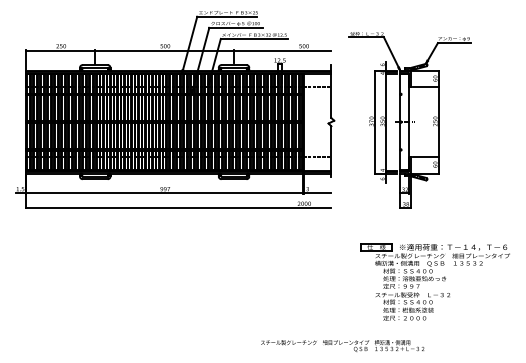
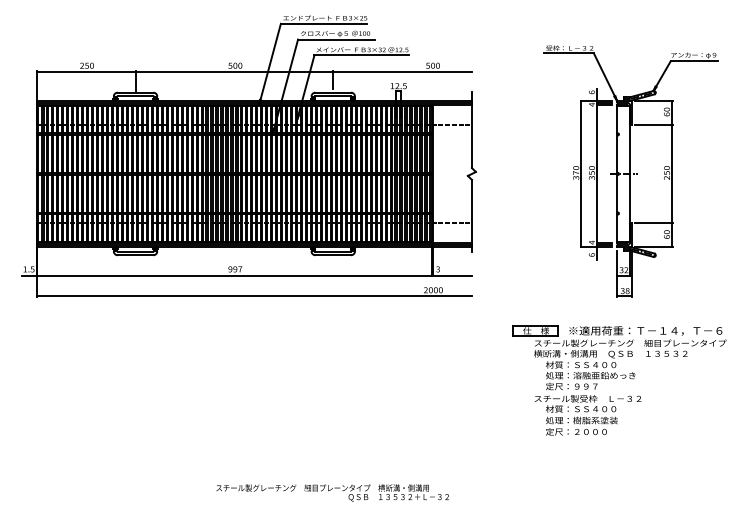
part: (409, 120) -> (630, 171), moved
part: (434, 281) -> (618, 379), moved
text: (342, 345) -> (332, 492), moved

